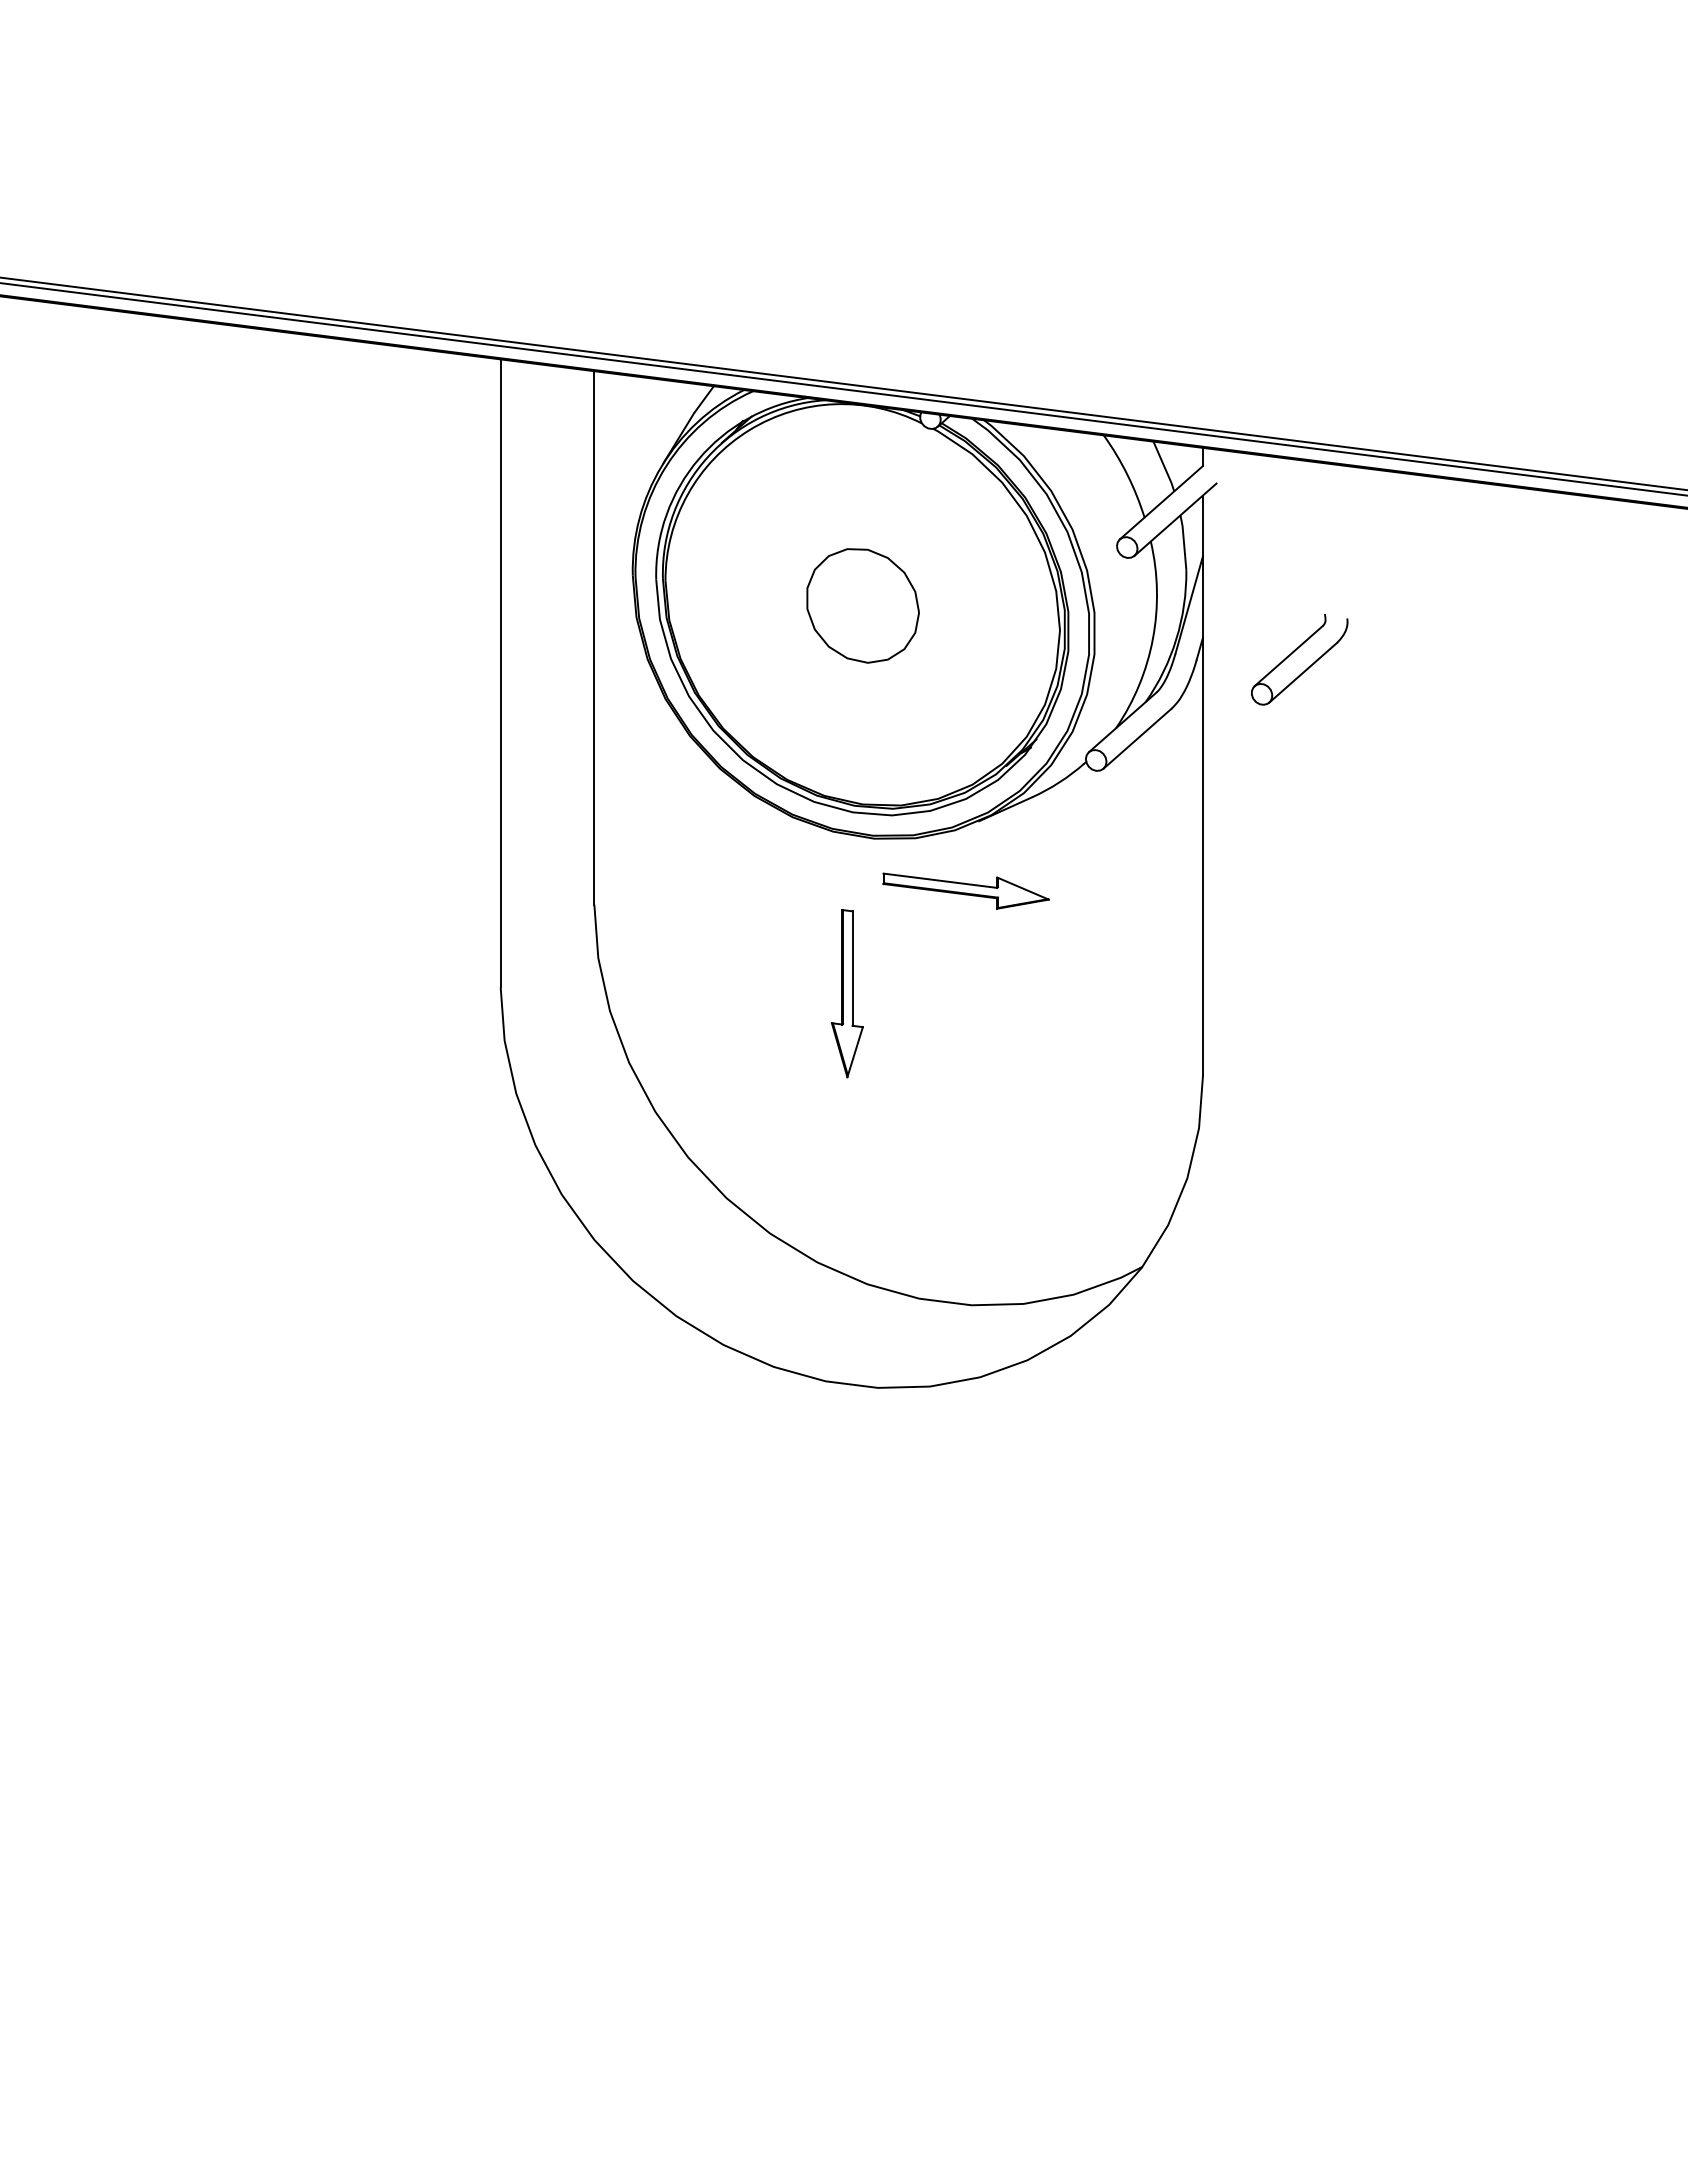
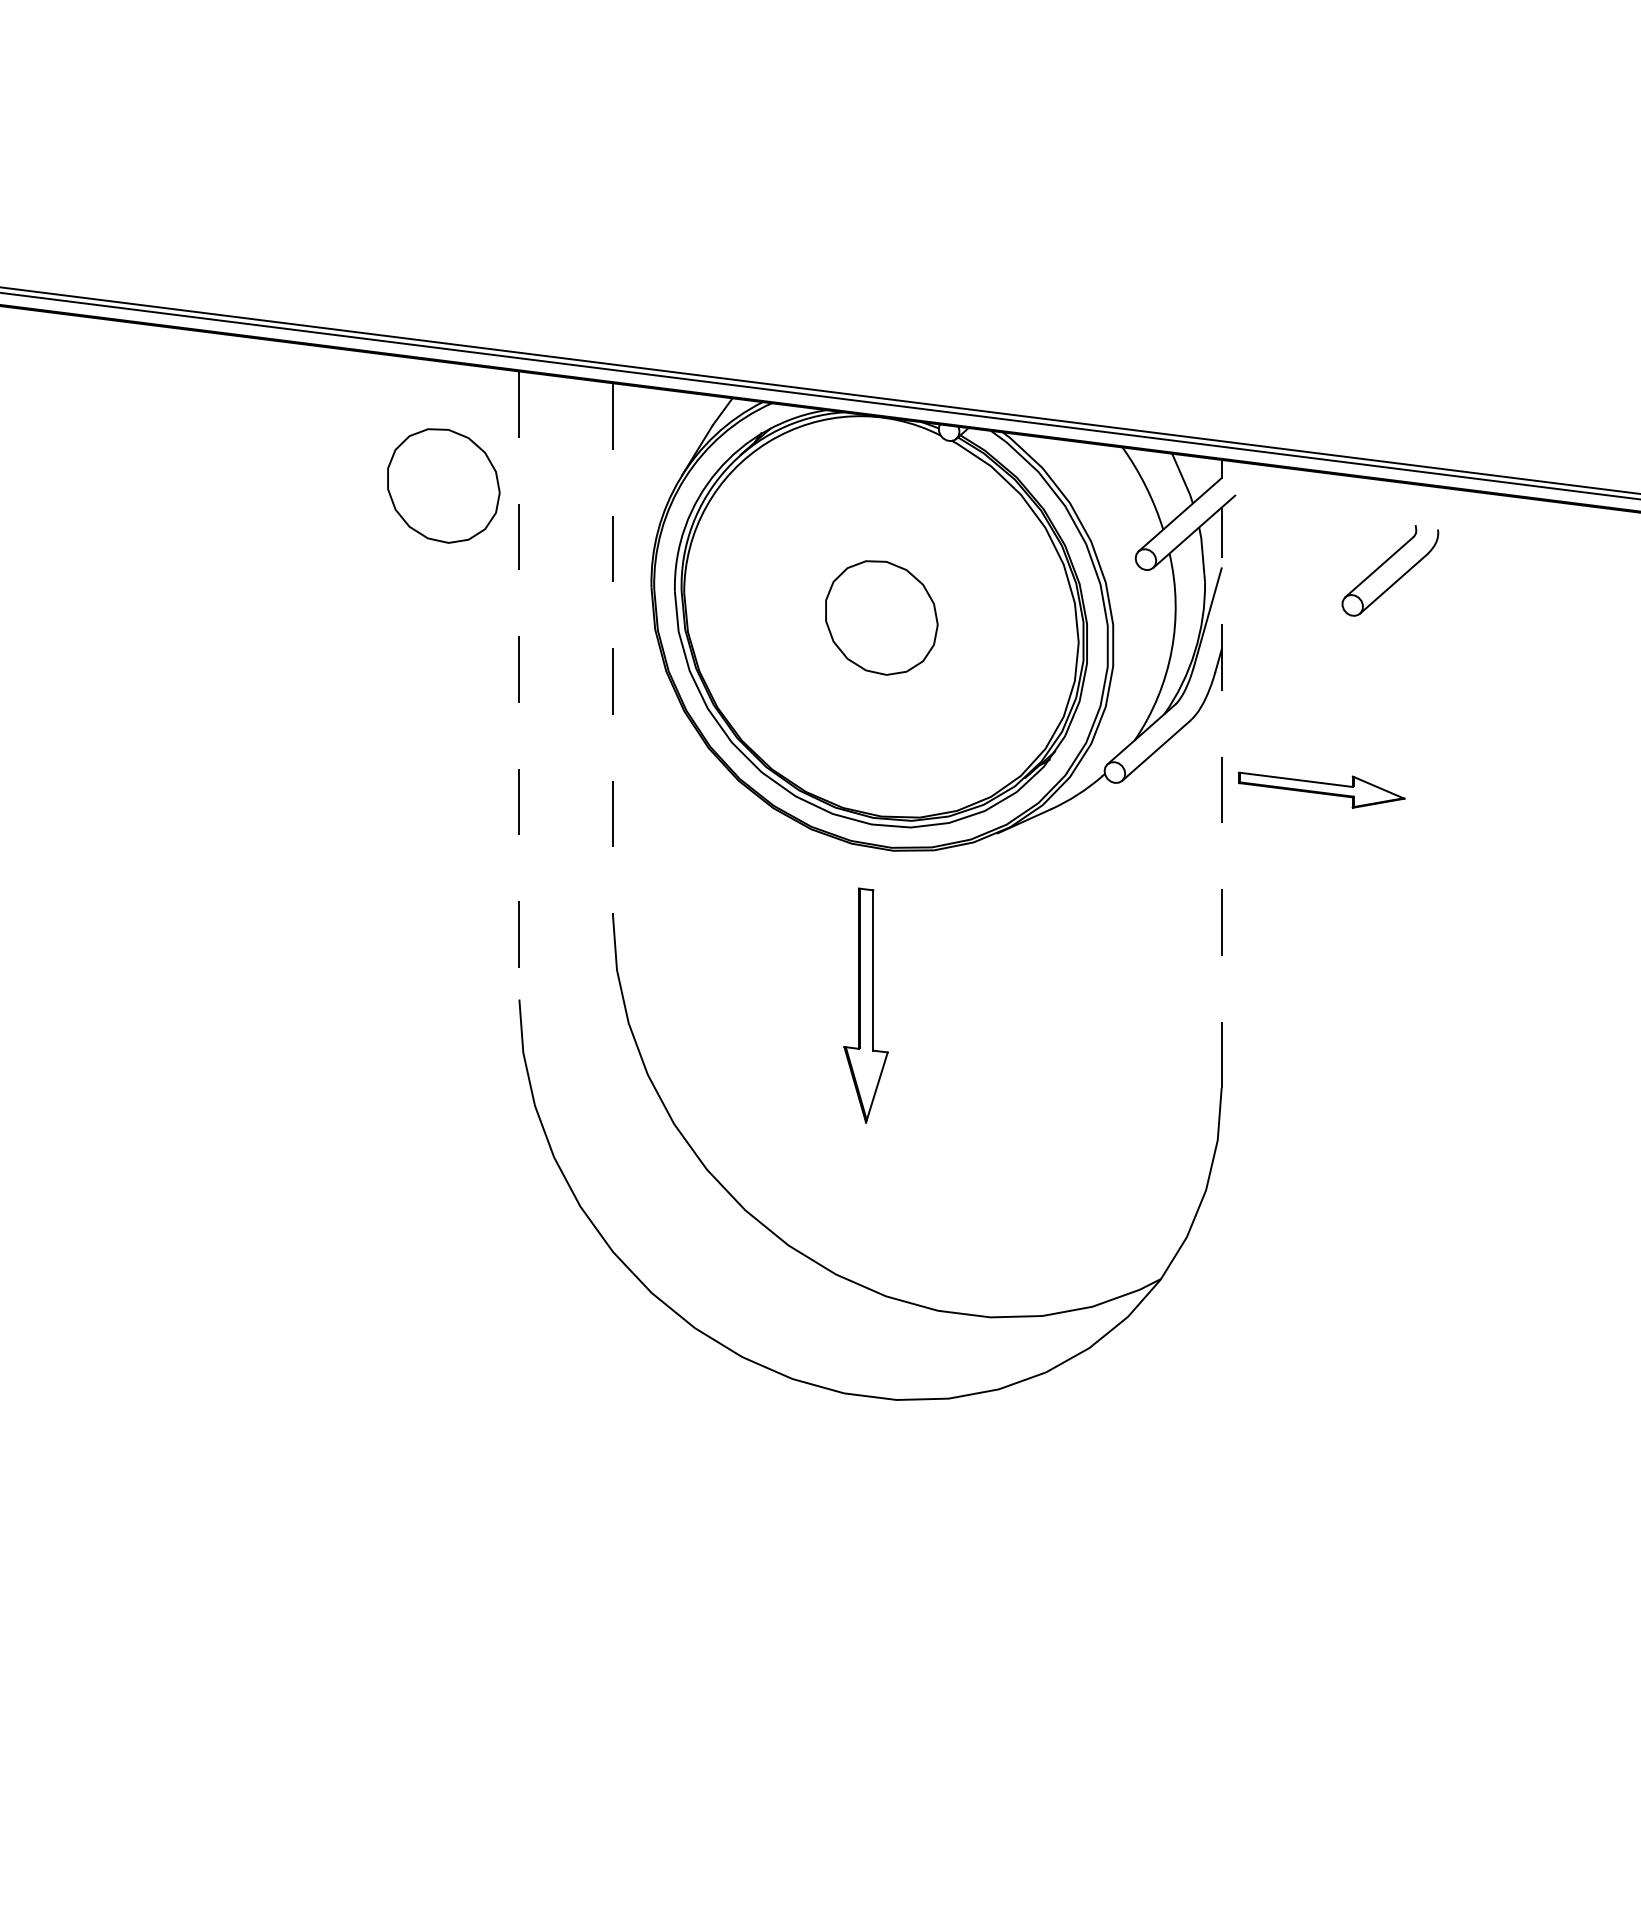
part: (424, 473) -> (443, 485), added
line: (594, 638) -> (613, 650), solid -> dashed
part: (1293, 653) -> (1384, 564), moved
line: (500, 673) -> (519, 685), solid -> dashed
line: (1202, 785) -> (1221, 797), solid -> dashed
part: (965, 890) -> (1321, 789), moved
part: (847, 993) -> (866, 1005), size x1.4

